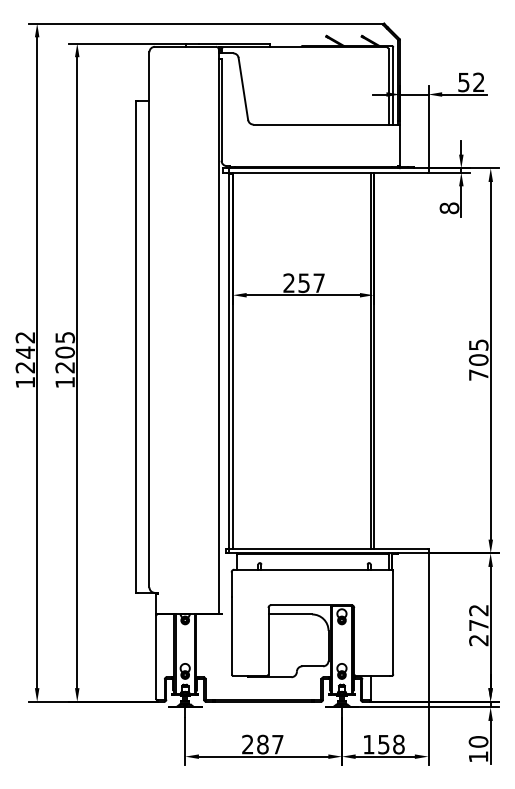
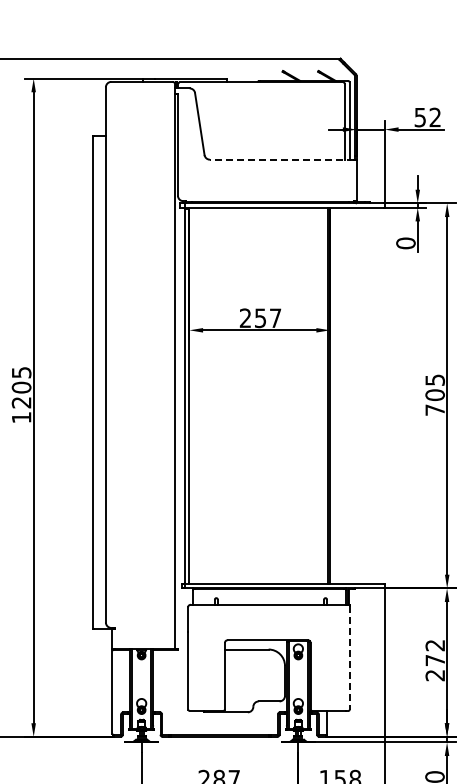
line: (325, 124) -> (281, 159), solid -> dashed
text: (449, 208) -> (405, 243), 8 -> 0
line: (393, 622) -> (349, 657), solid -> dashed

